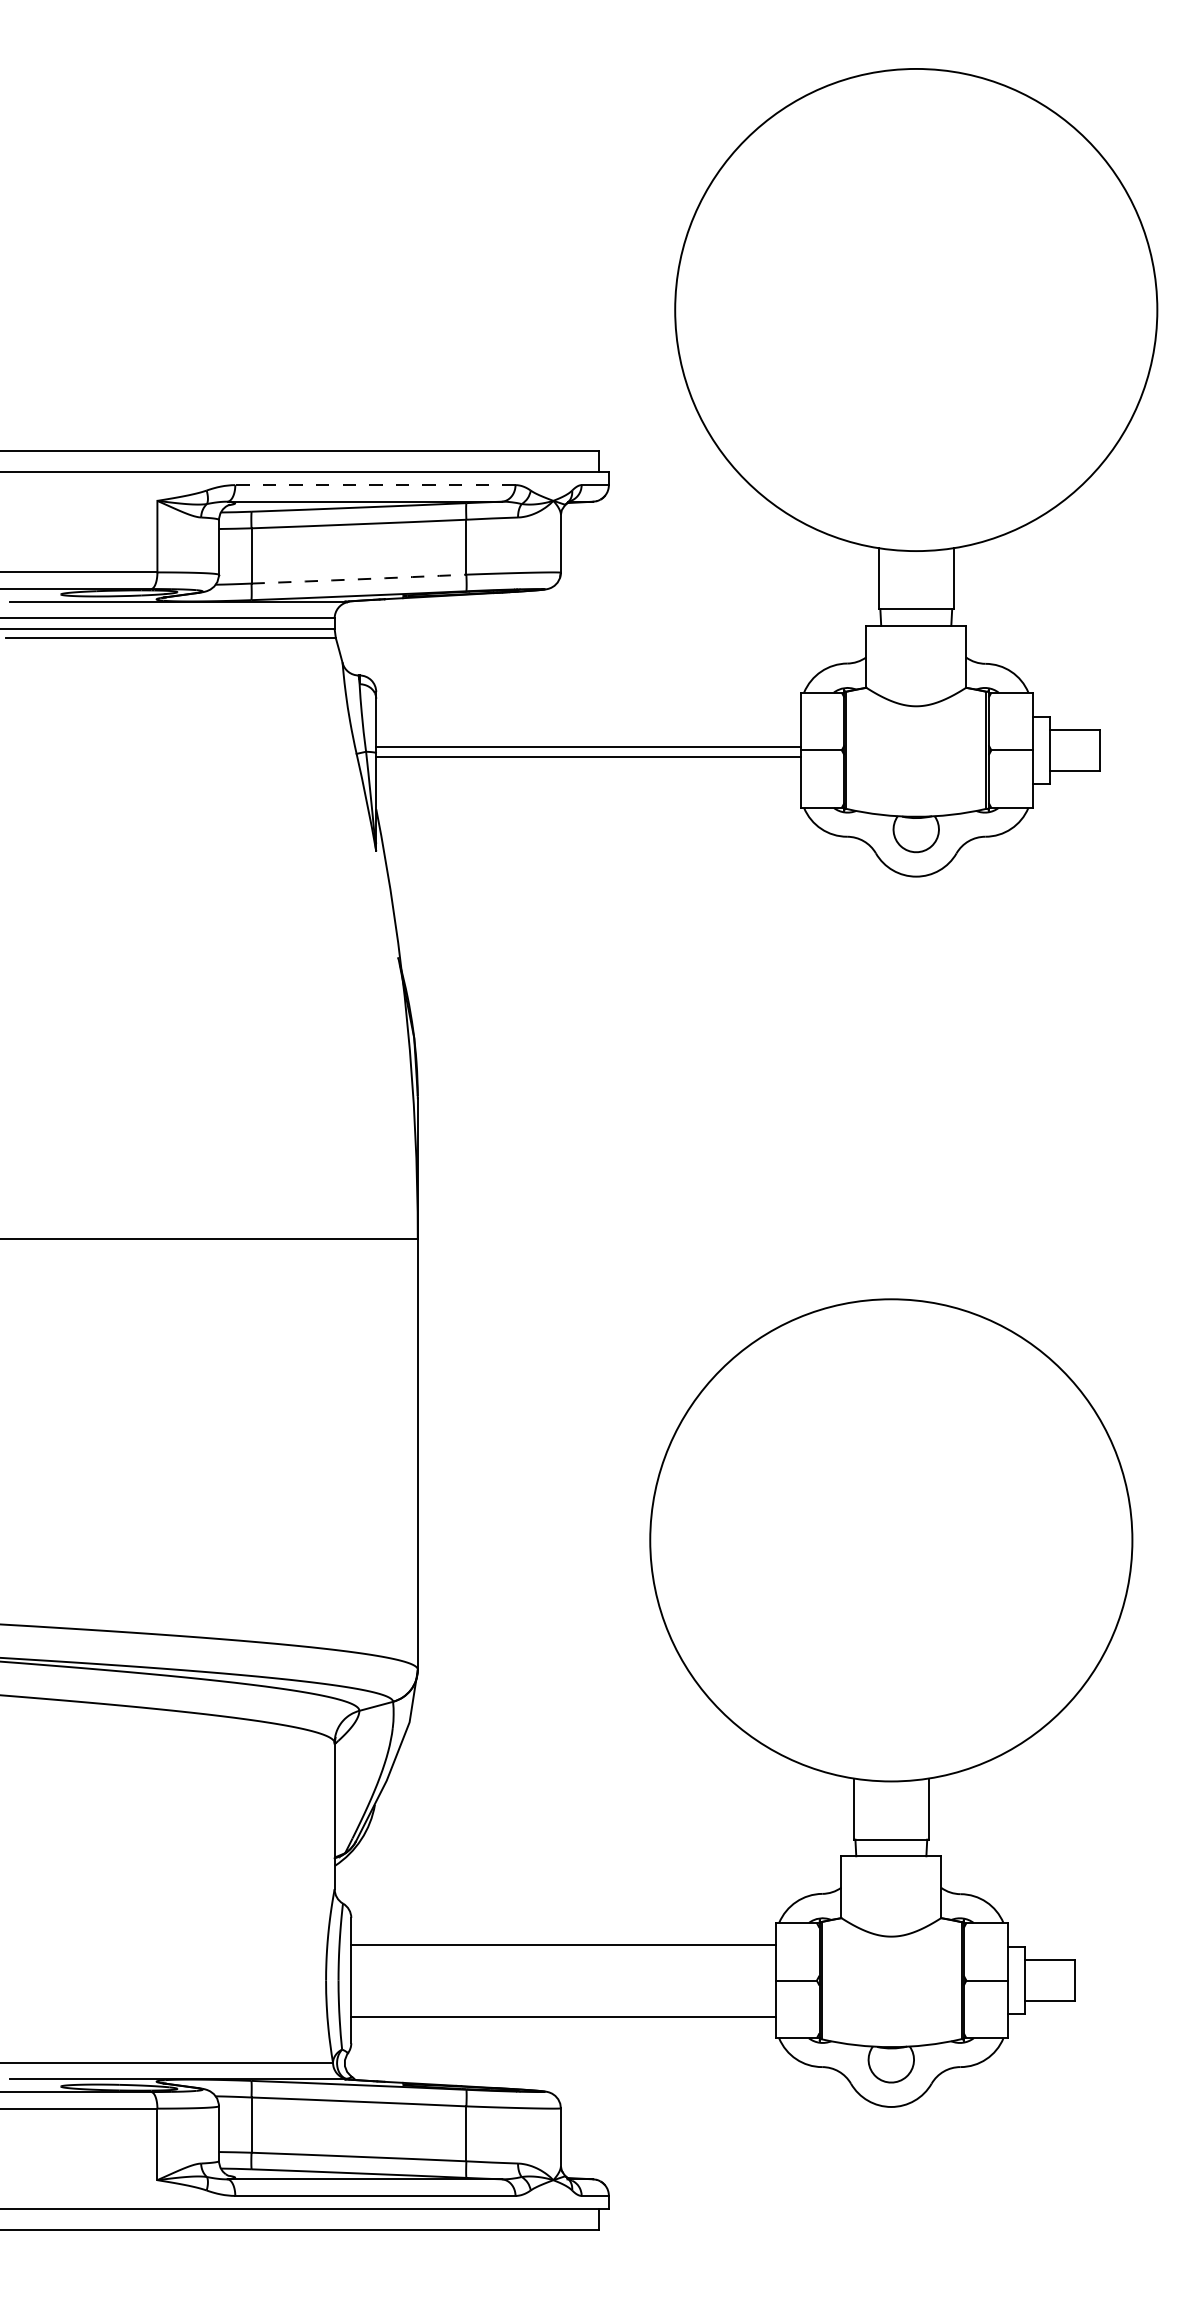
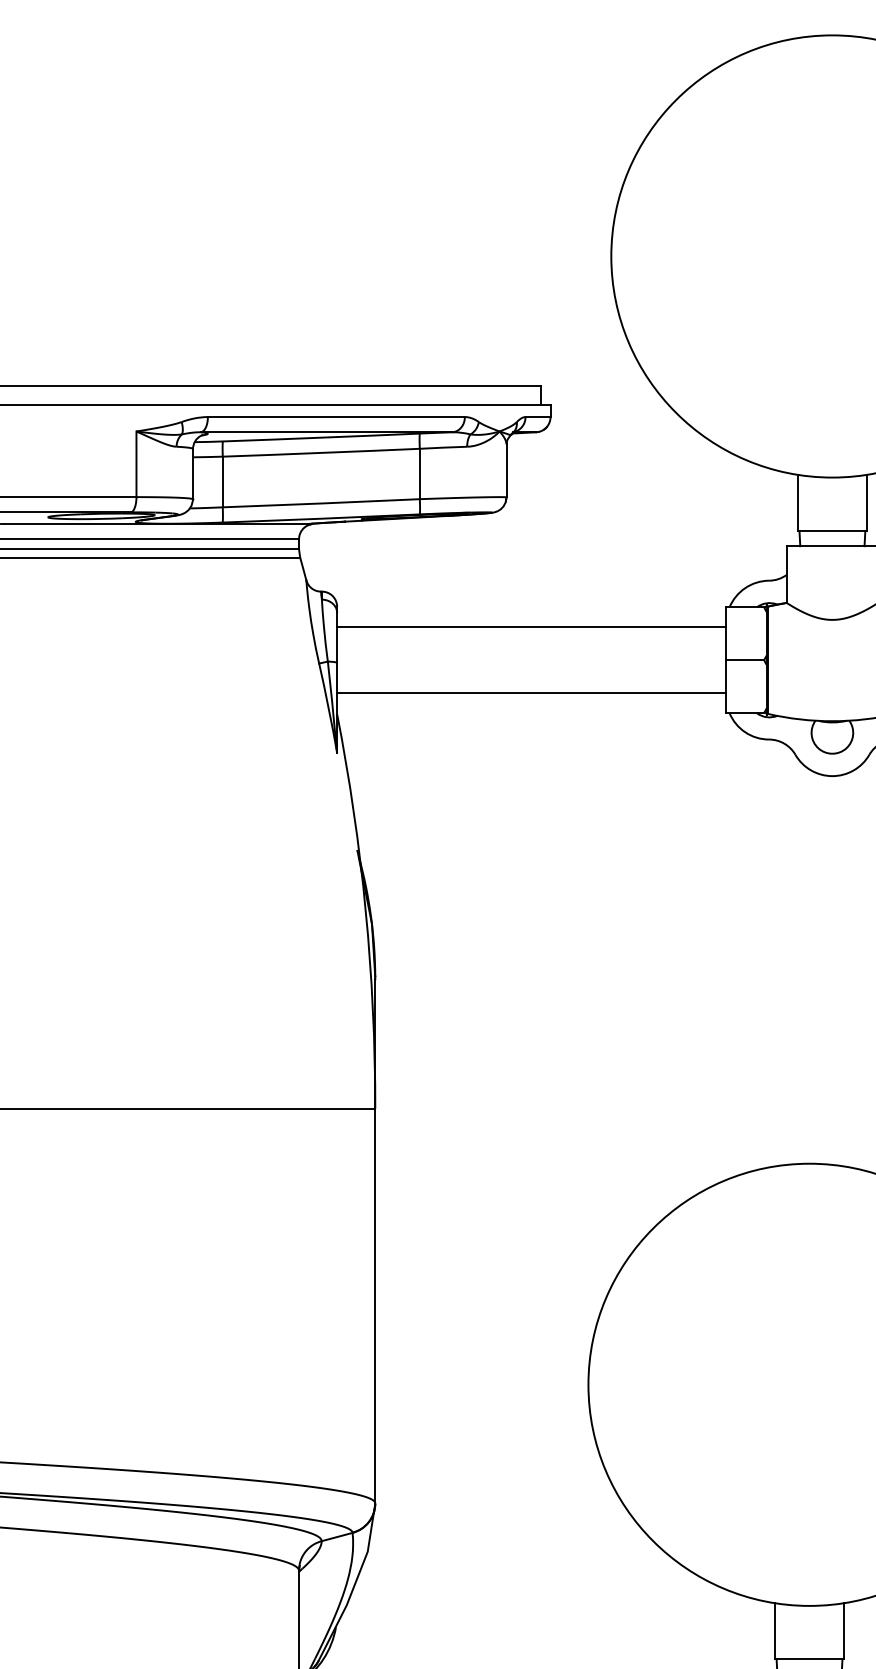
line: (374, 485) -> (335, 417), dashed -> solid
arc: (358, 579) -> (320, 503), dashed -> solid
line: (588, 747) -> (531, 693), moved
line: (588, 757) -> (531, 627), moved

